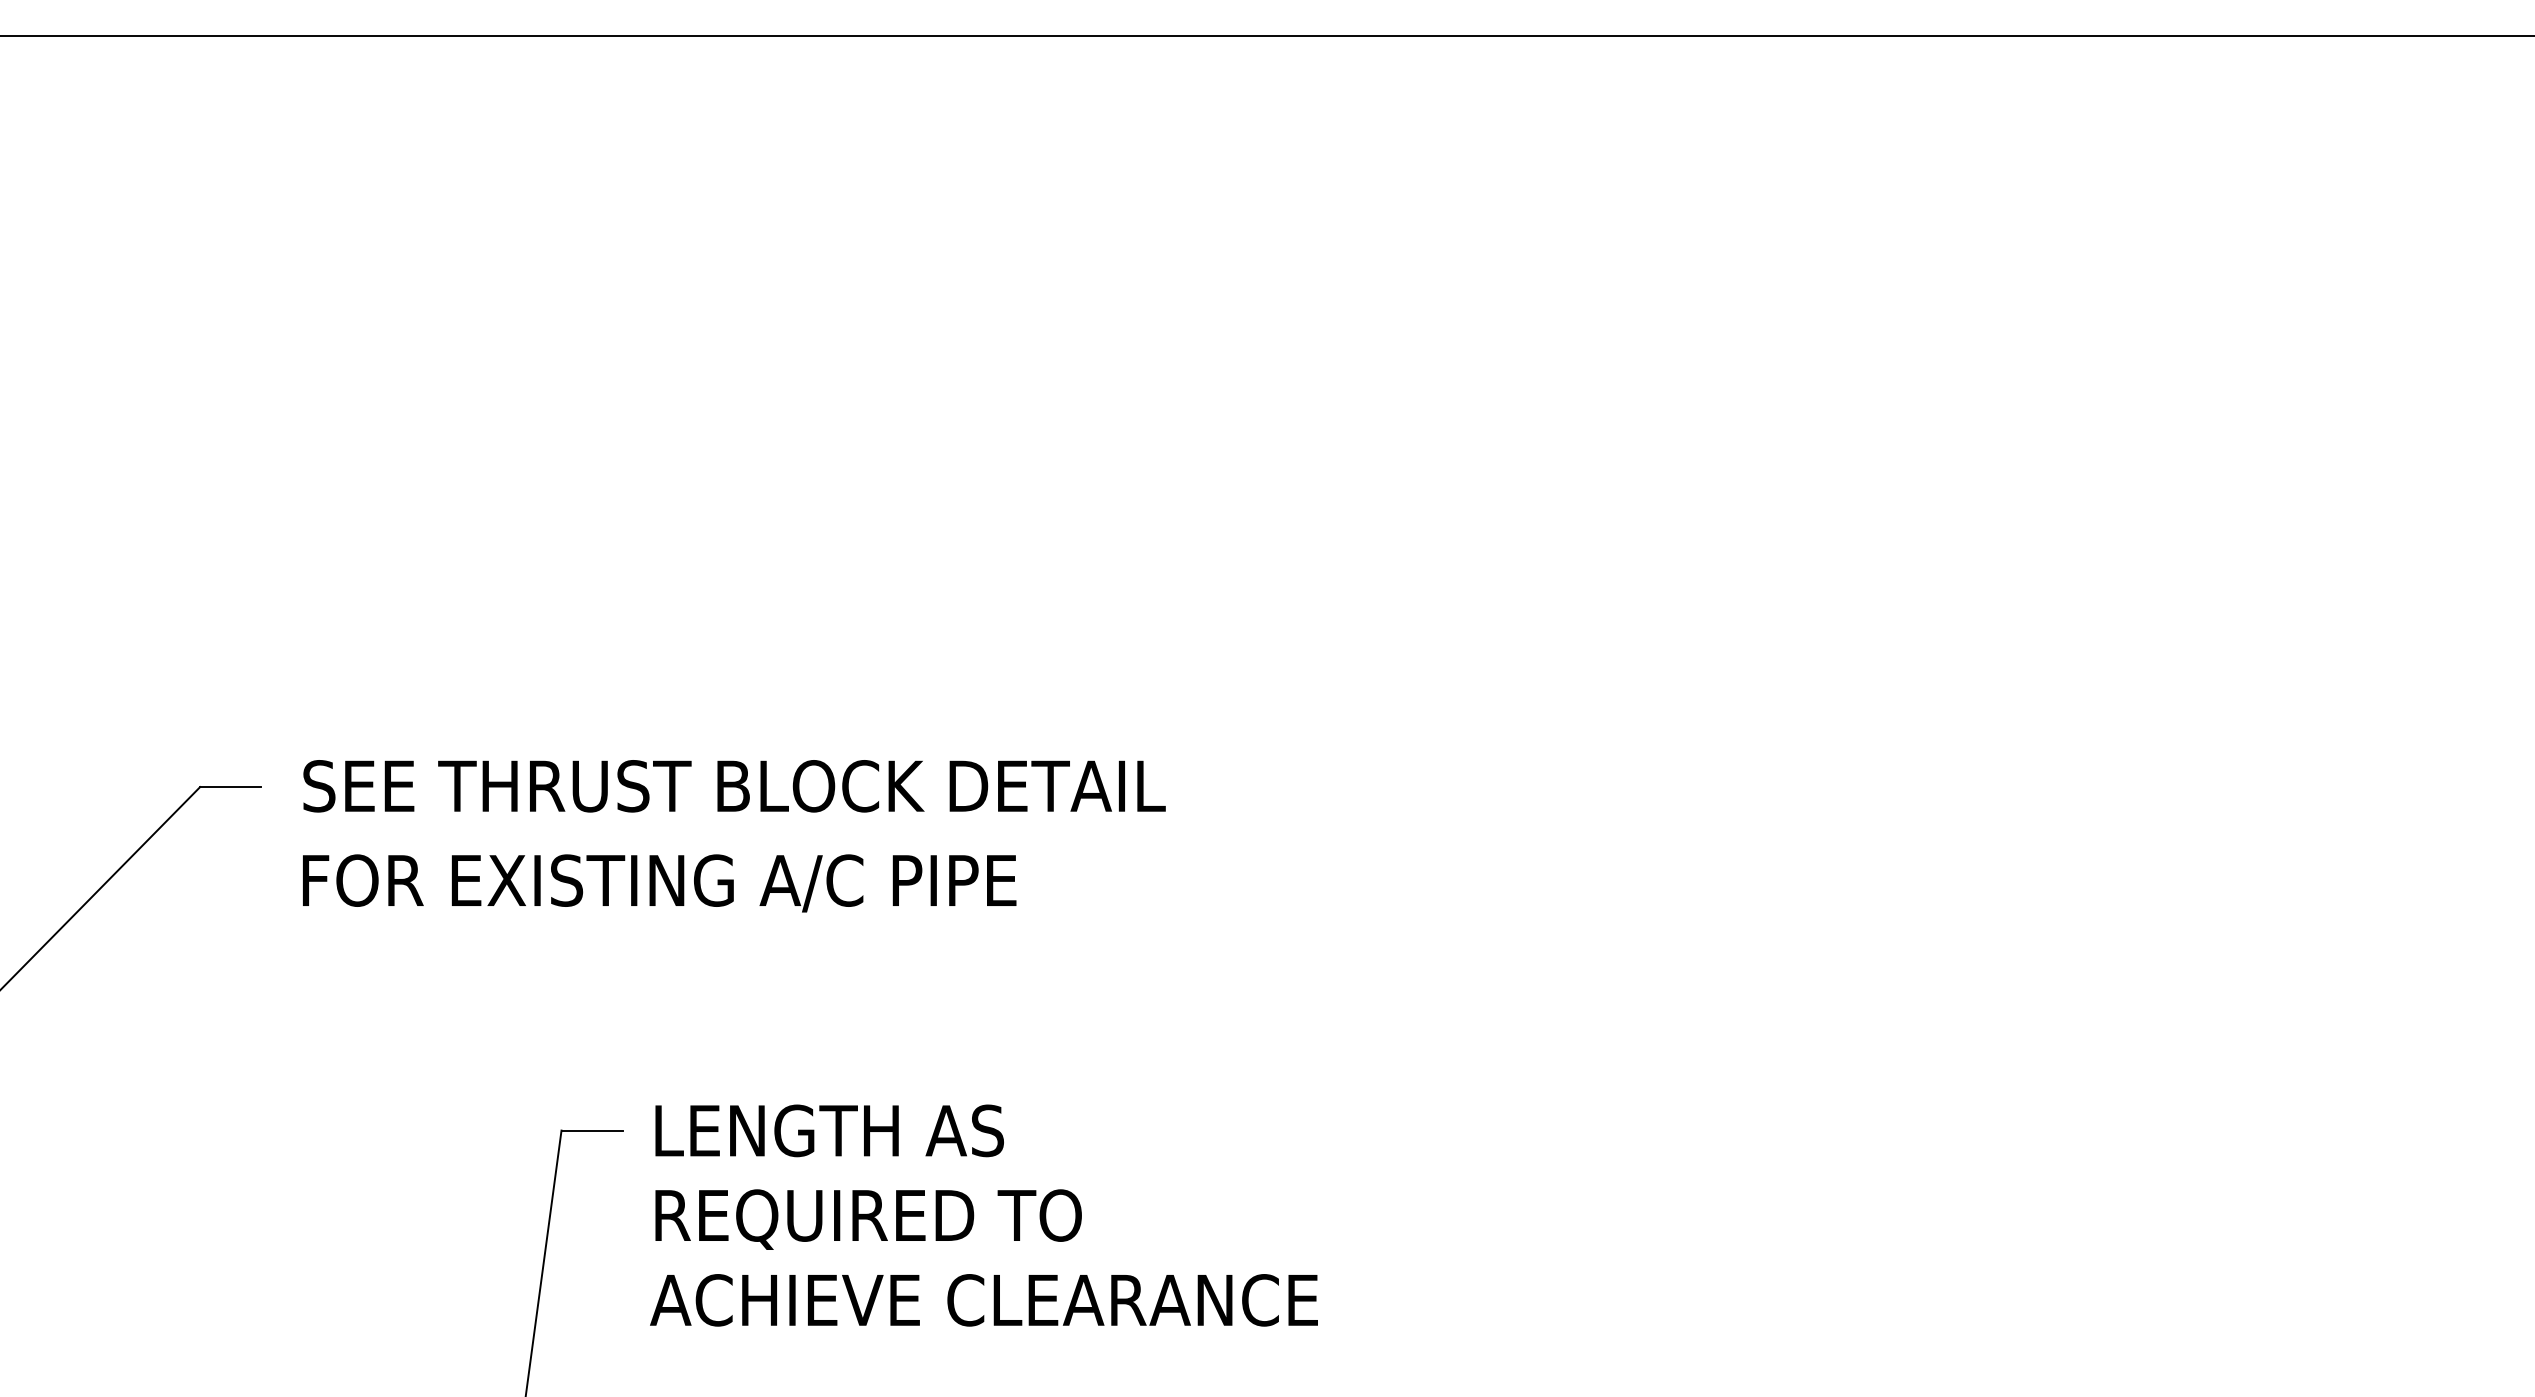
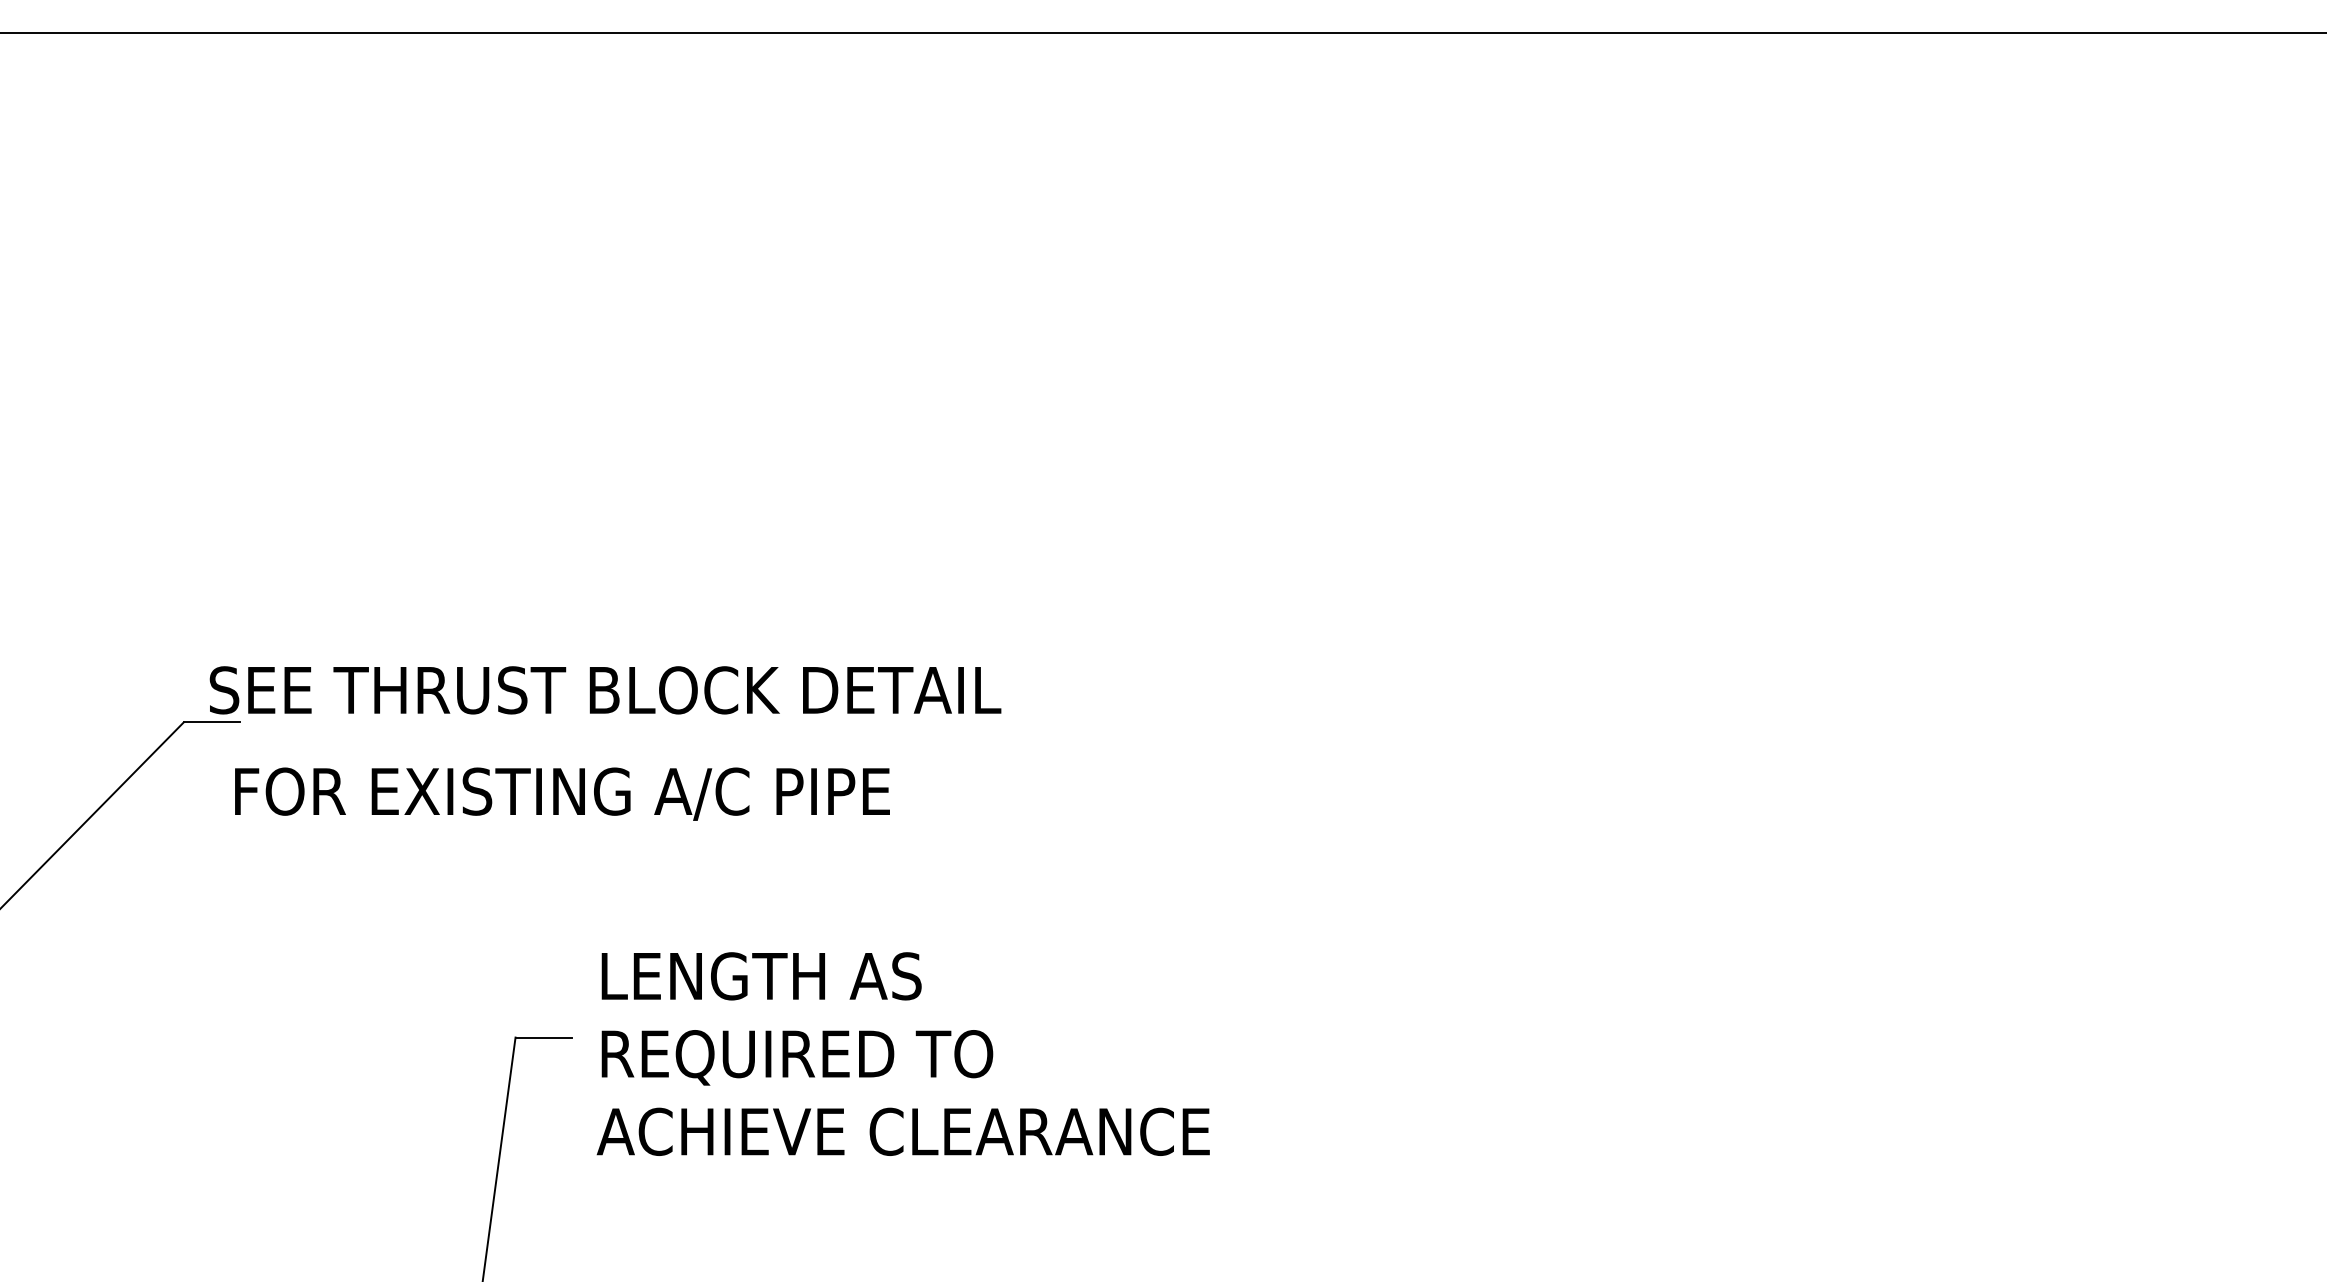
text: (734, 786) -> (605, 690), moved
text: (659, 883) -> (562, 794), moved
text: (983, 1215) -> (902, 1054), moved

